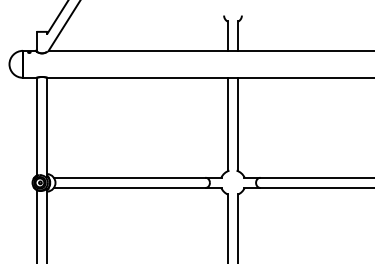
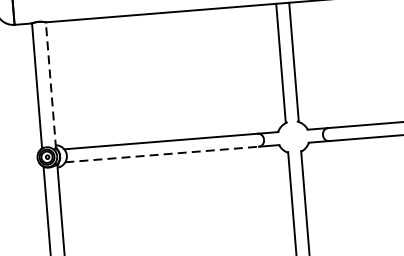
line: (47, 126) -> (50, 84), solid -> dashed
line: (129, 187) -> (161, 153), solid -> dashed

